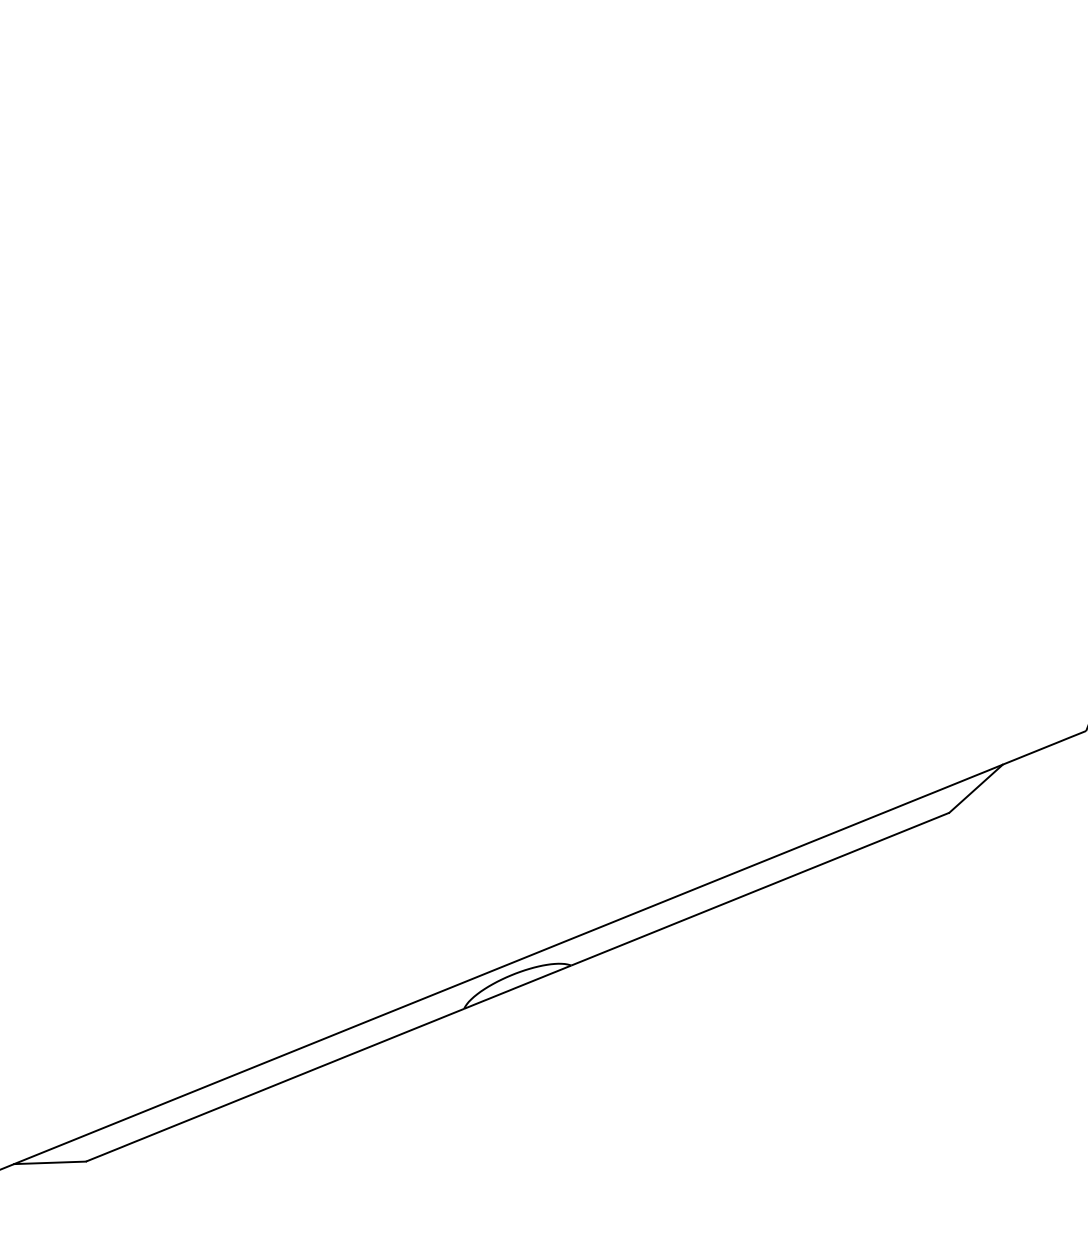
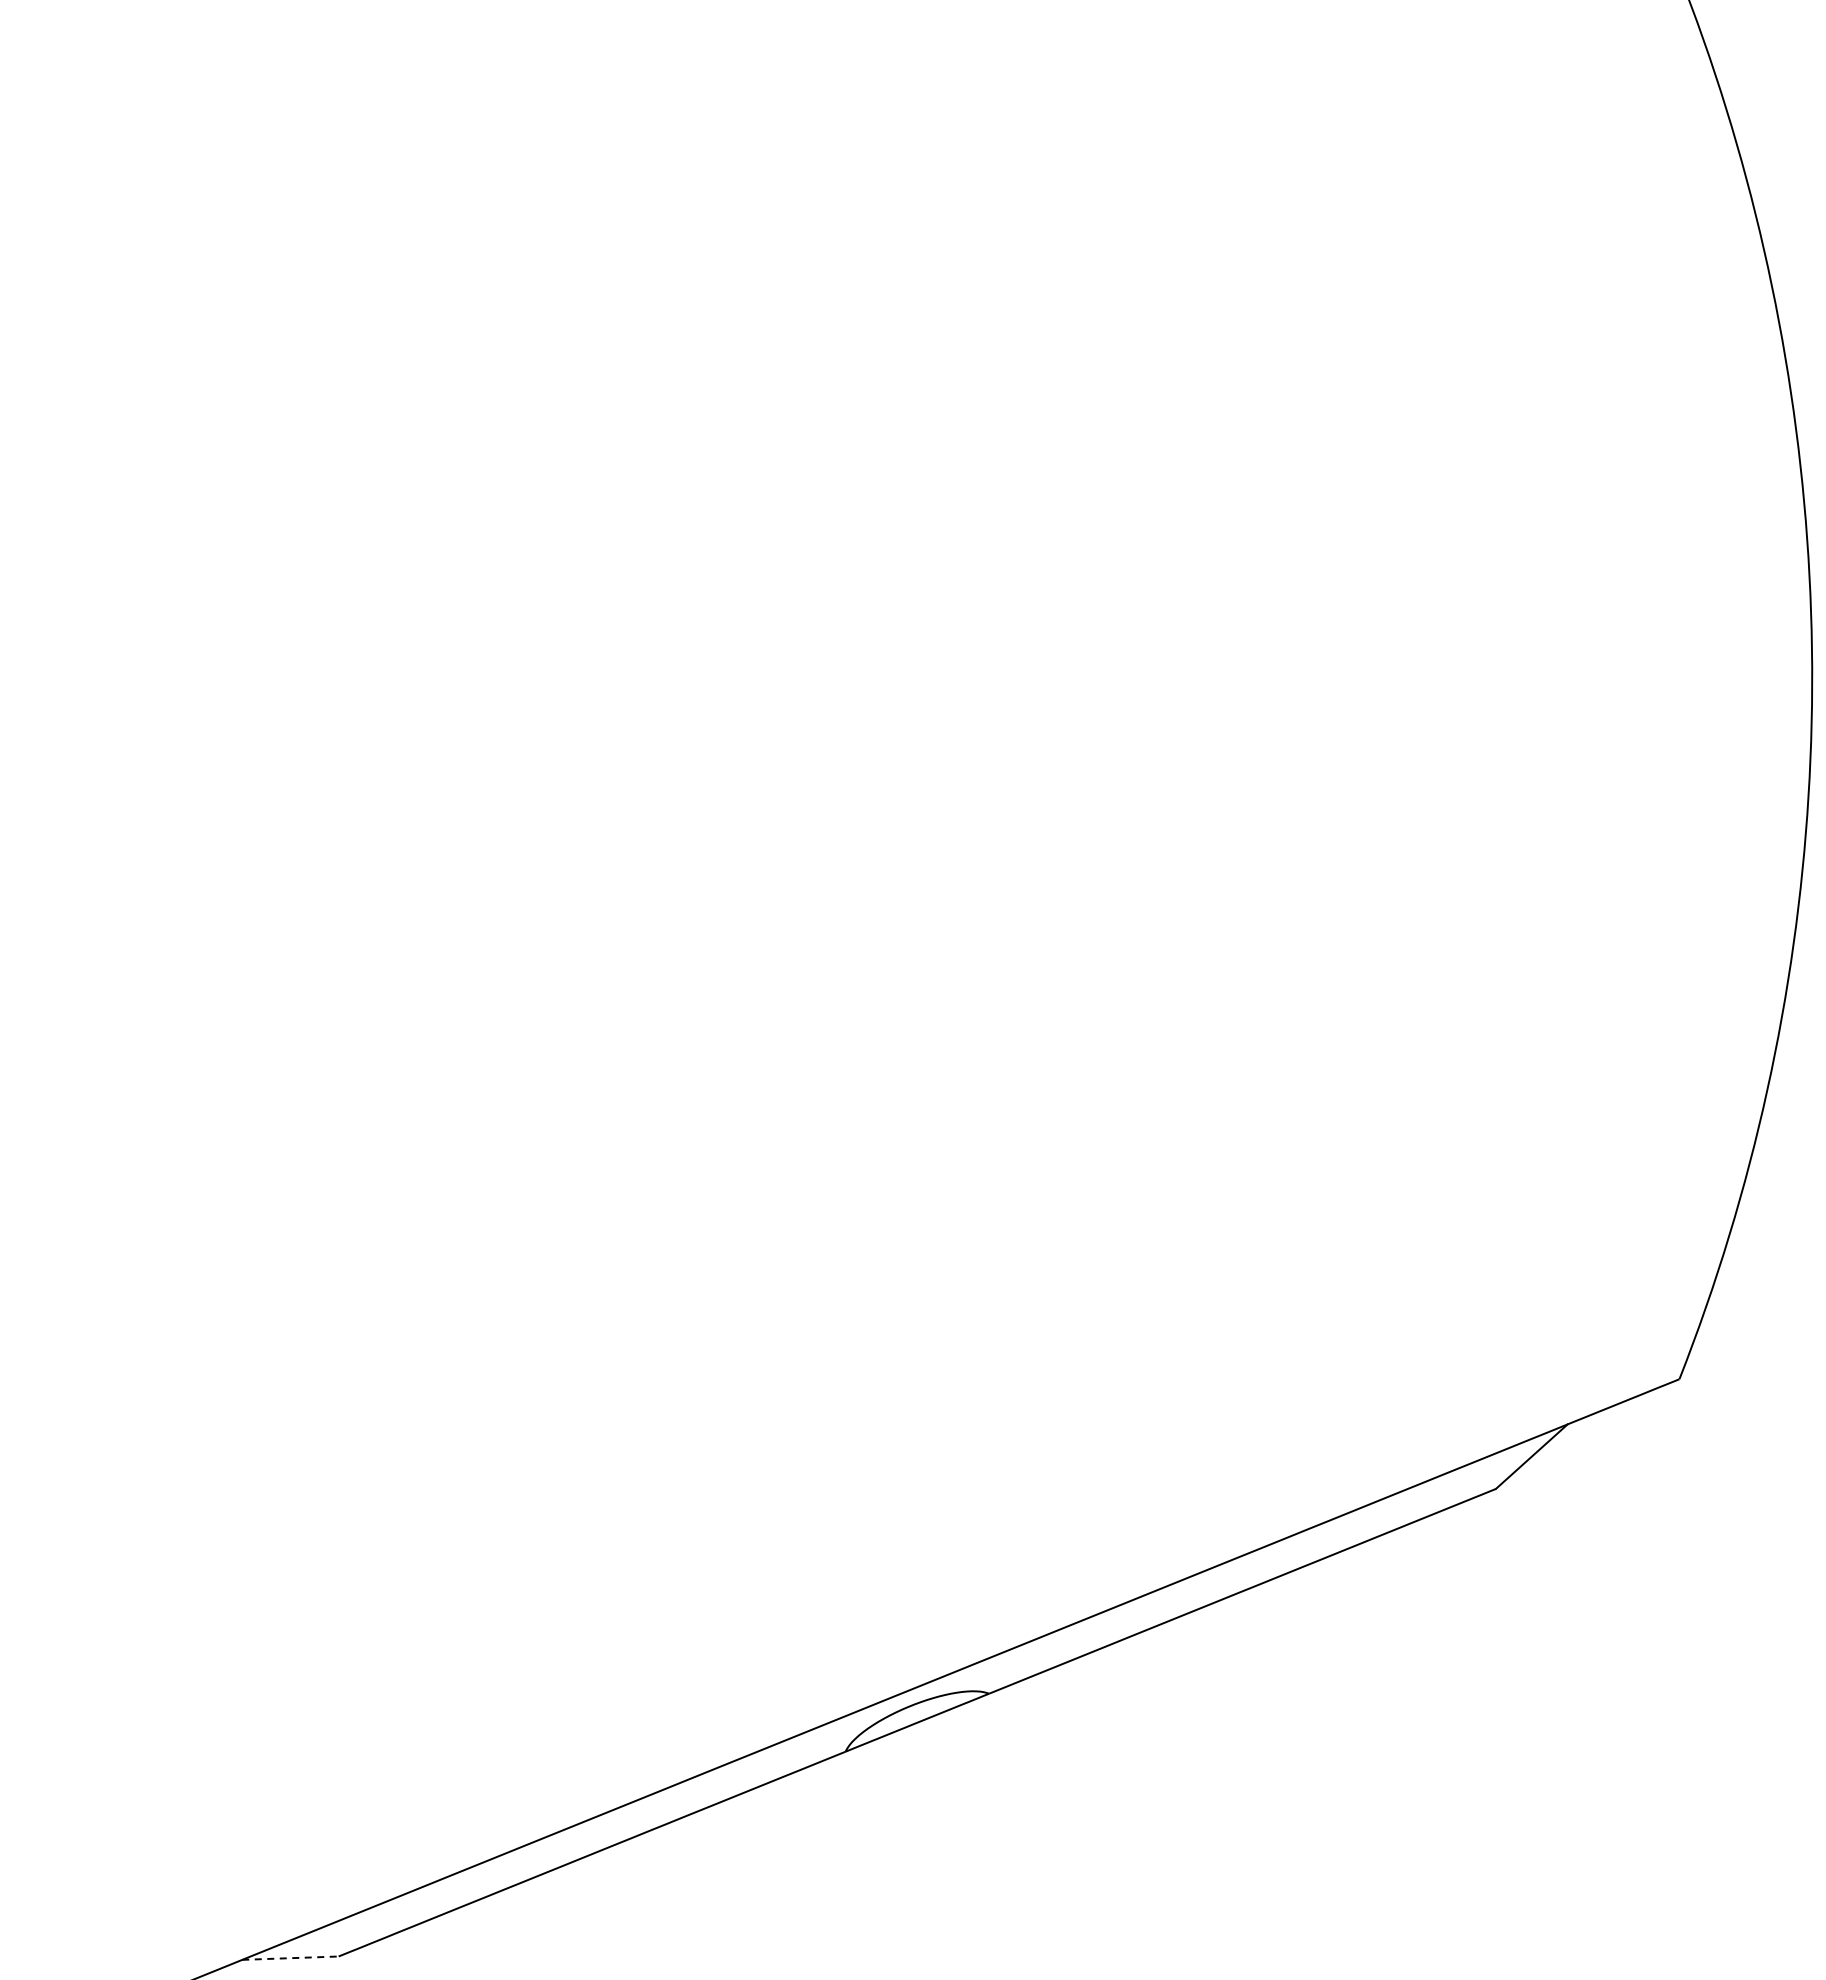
line: (50, 1163) -> (290, 1958), solid -> dashed

